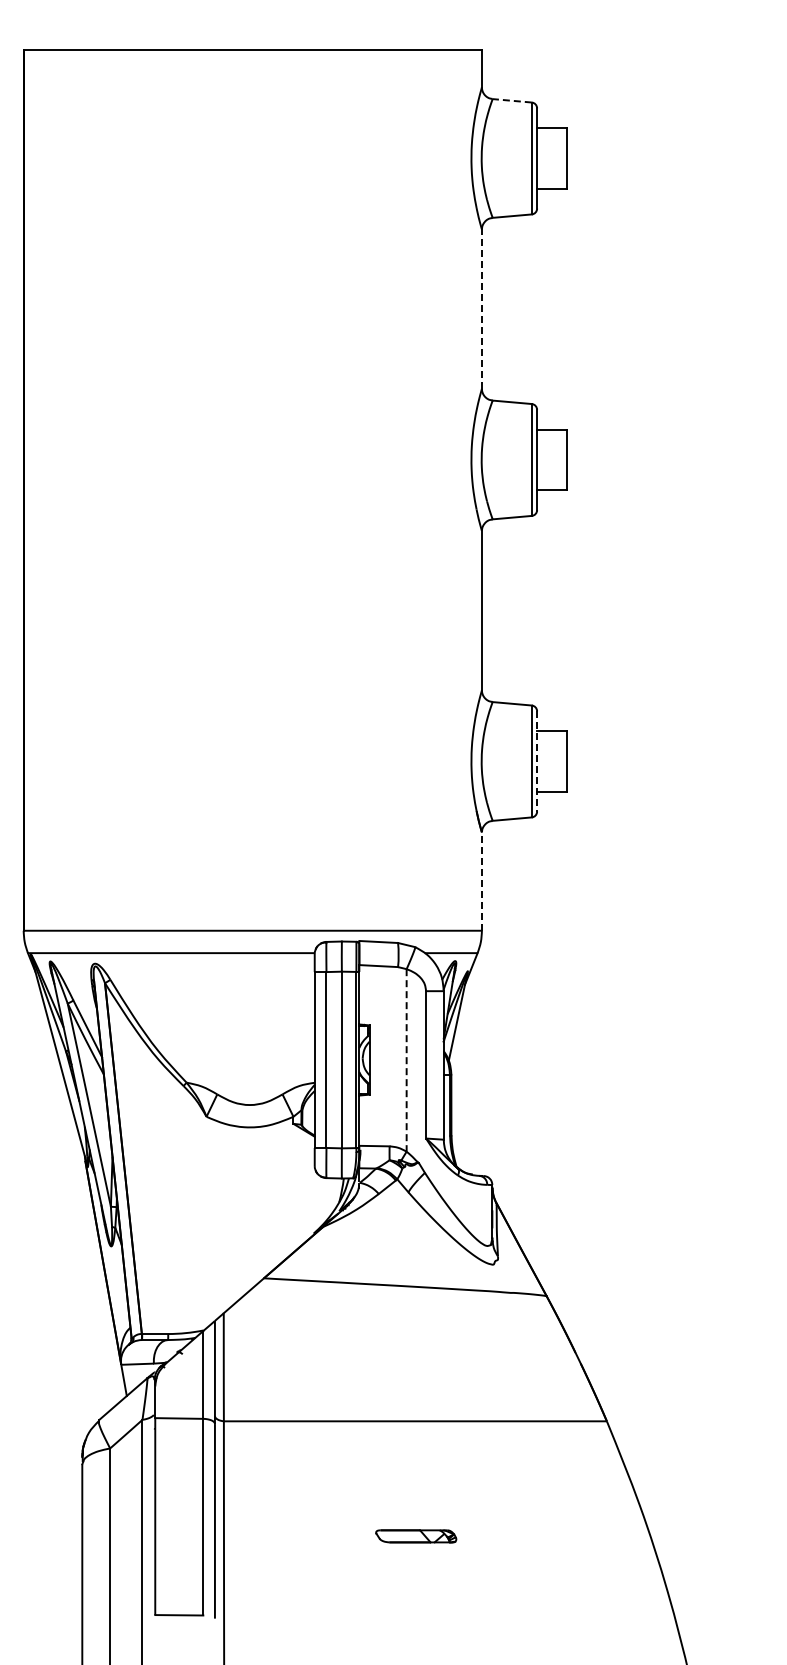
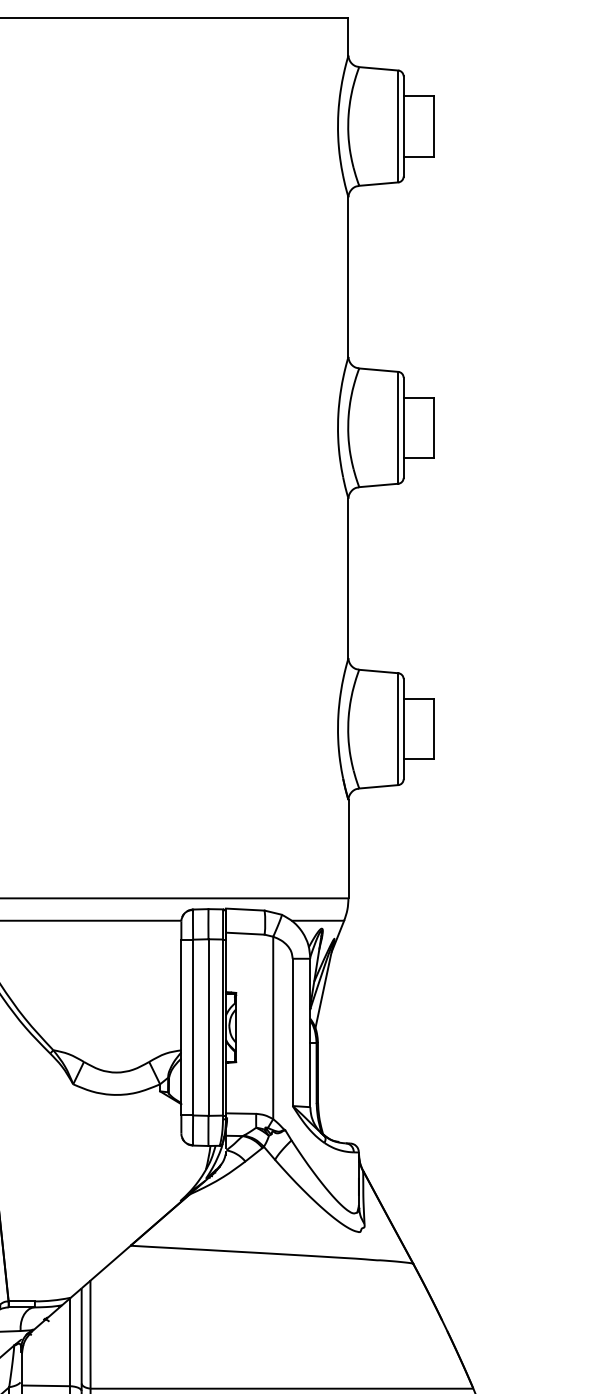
line: (512, 100) -> (379, 68), dashed -> solid
line: (481, 308) -> (348, 276), dashed -> solid
line: (537, 761) -> (404, 729), dashed -> solid
line: (481, 881) -> (348, 849), dashed -> solid
line: (406, 1060) -> (273, 1028), dashed -> solid

